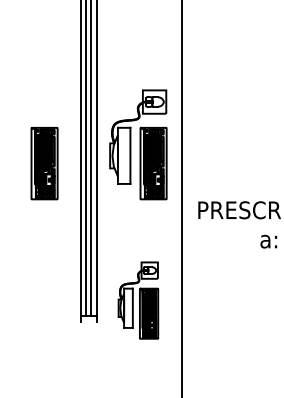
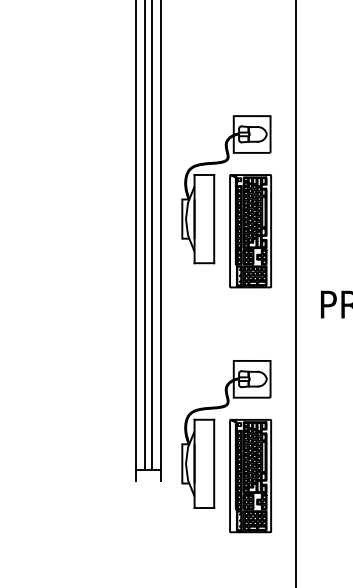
part: (44, 163) -> (79, 231), removed
part: (138, 300) -> (226, 446), size x1.43

